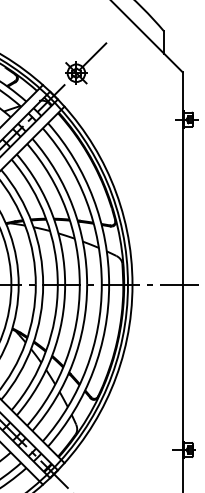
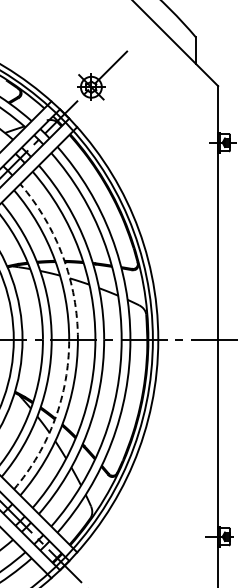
arc: (53, 215) -> (63, 256), solid -> dashed
arc: (45, 351) -> (54, 419), solid -> dashed

